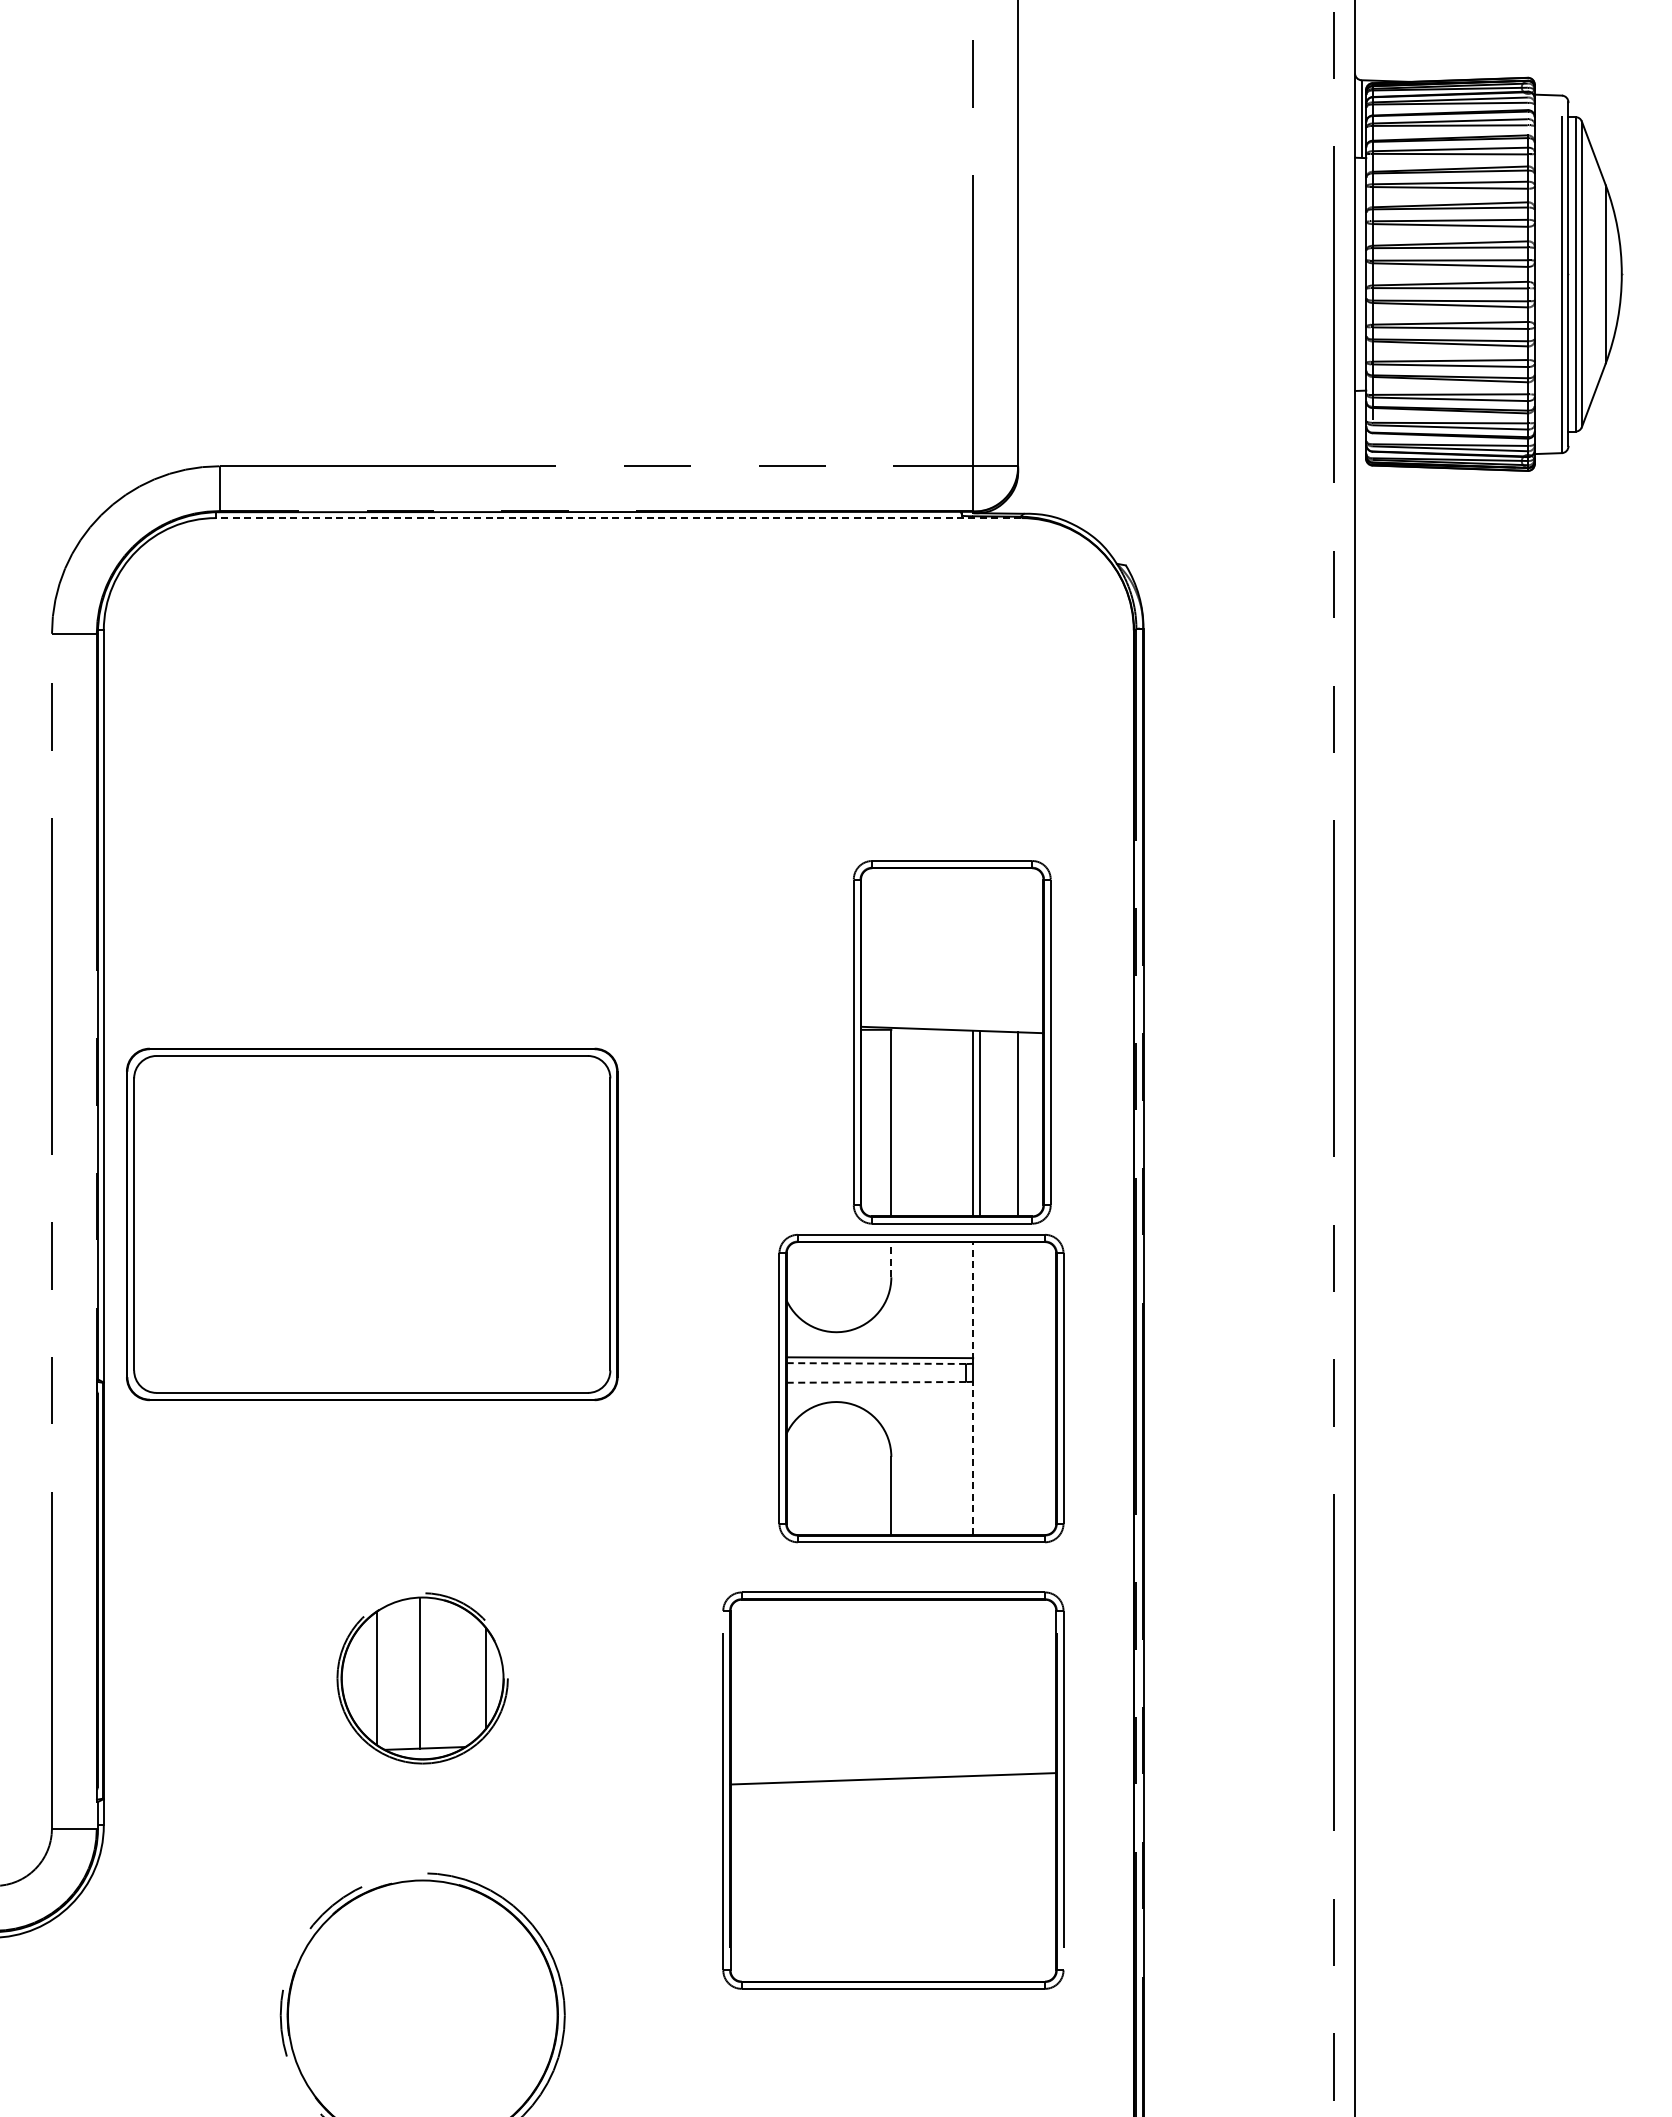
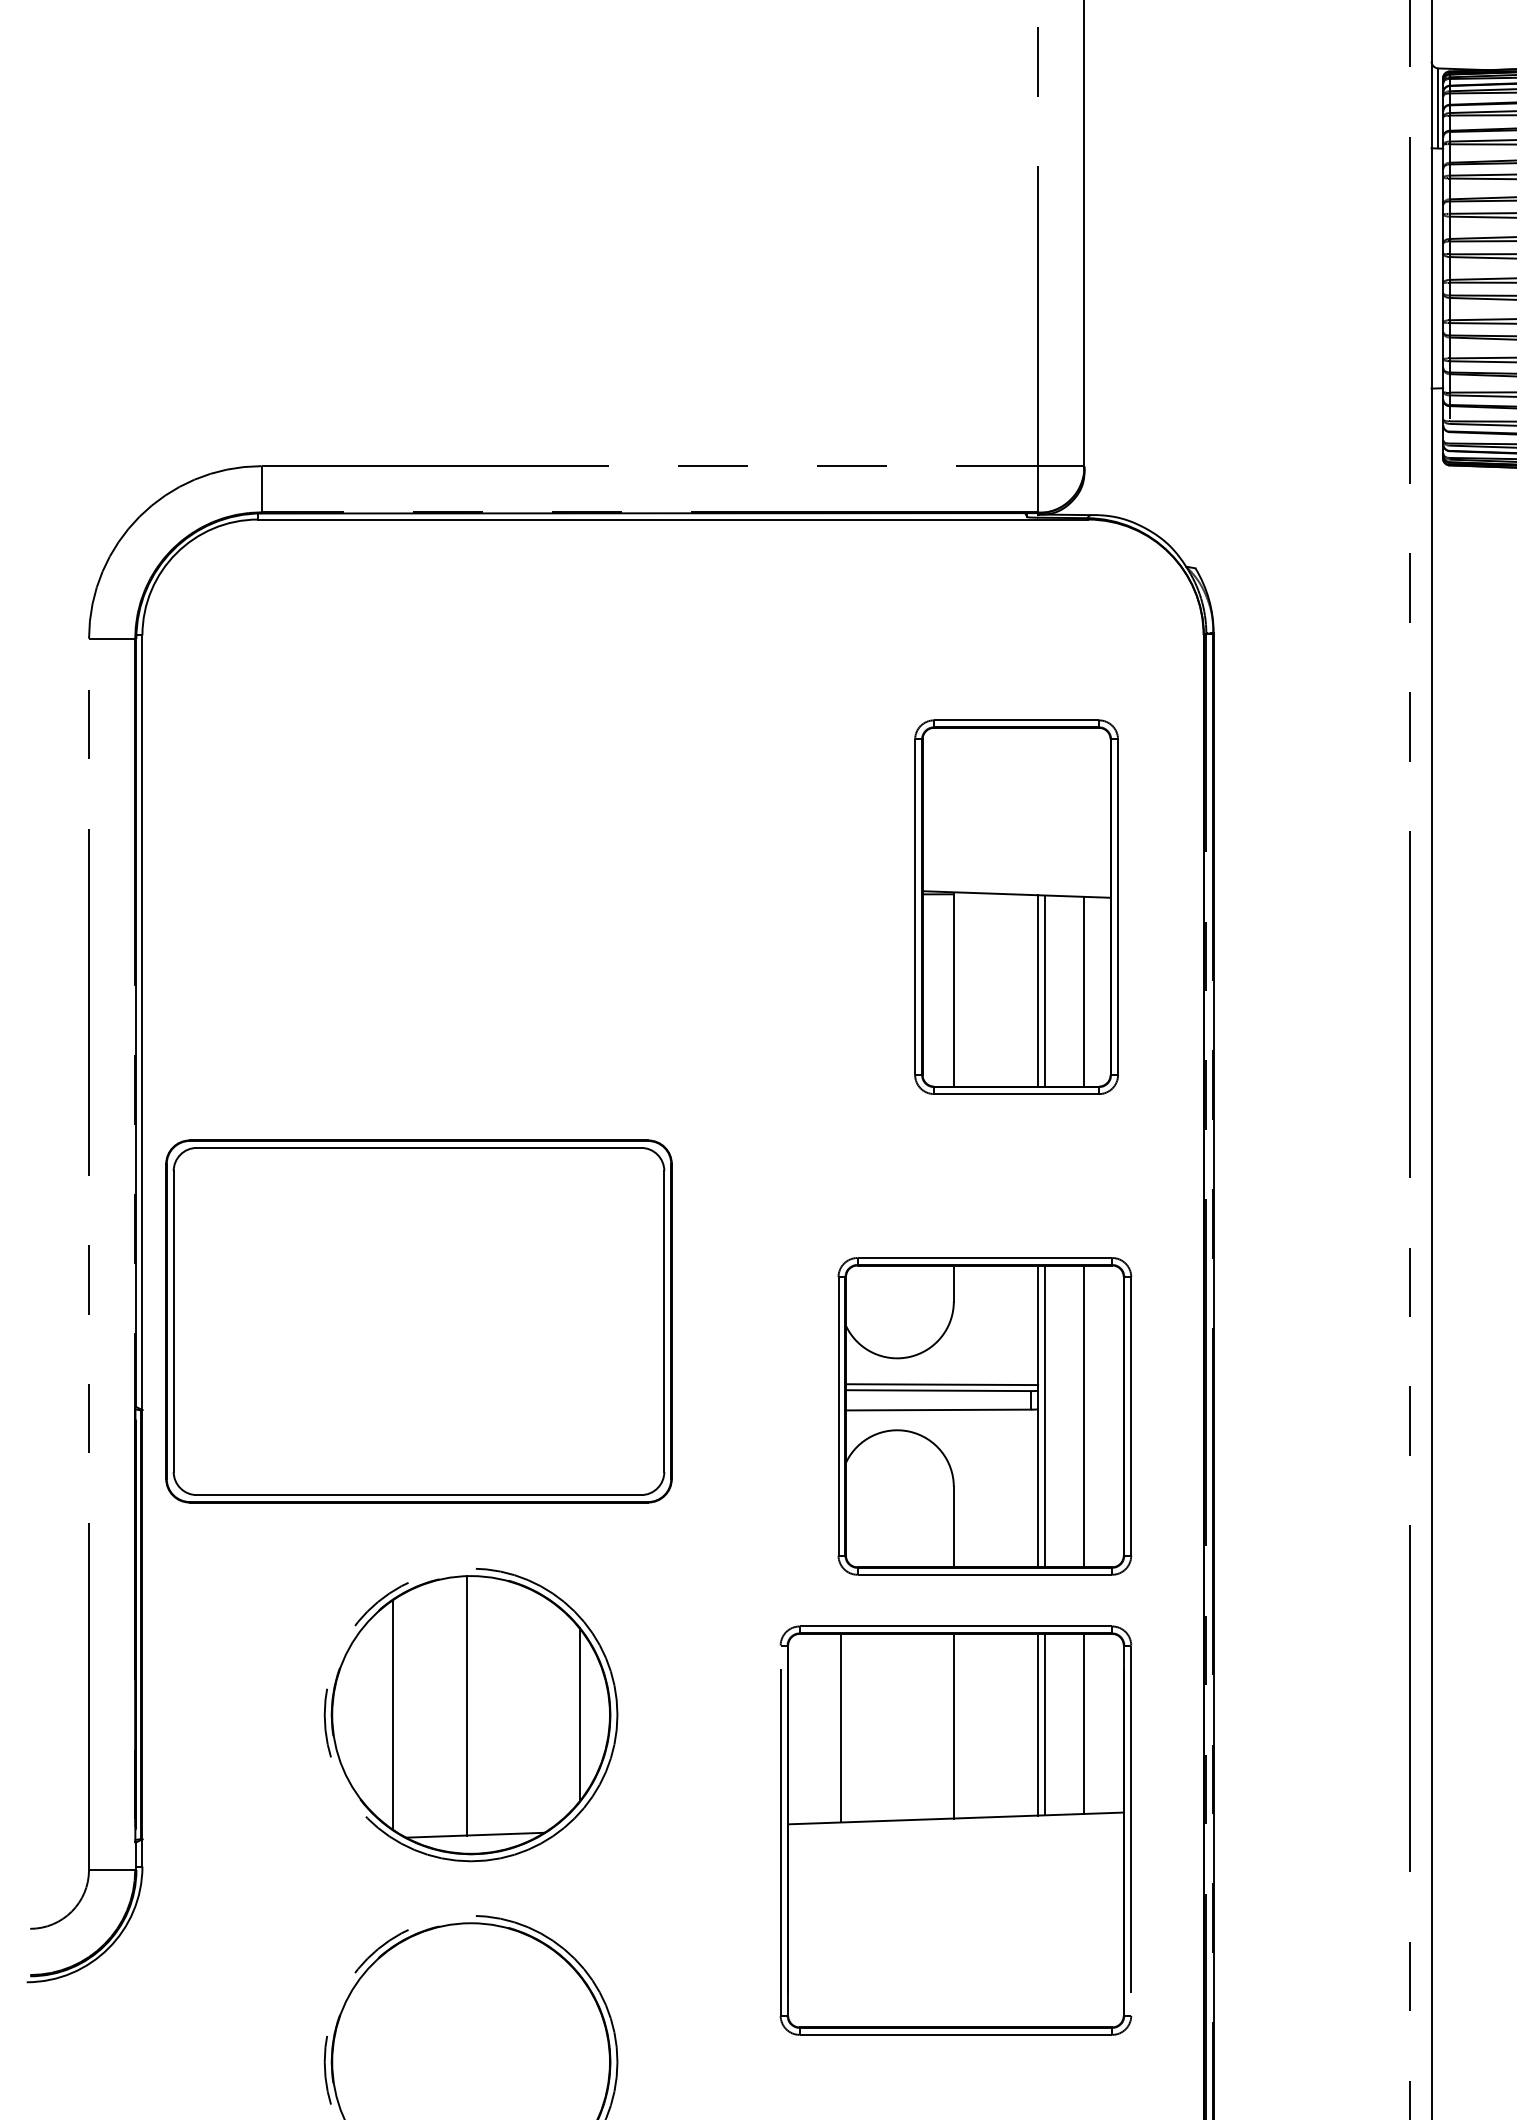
line: (618, 518) -> (672, 519), dashed -> solid
part: (952, 1042) -> (1016, 907), moved
part: (372, 1224) -> (419, 1321), moved
line: (891, 1259) -> (953, 1283), dashed -> solid
line: (973, 1300) -> (1038, 1325), dashed -> solid
line: (876, 1363) -> (938, 1390), dashed -> solid
line: (876, 1382) -> (938, 1410), dashed -> solid
line: (979, 1388) -> (1044, 1416), added
line: (1018, 1388) -> (1084, 1416), added
line: (973, 1458) -> (1038, 1488), dashed -> solid
part: (422, 1678) -> (470, 1715), size x1.67
line: (1018, 1686) -> (1084, 1723), added
line: (973, 1687) -> (1038, 1724), added
line: (979, 1687) -> (1044, 1724), added
line: (891, 1688) -> (953, 1725), added
line: (781, 1690) -> (840, 1727), added

